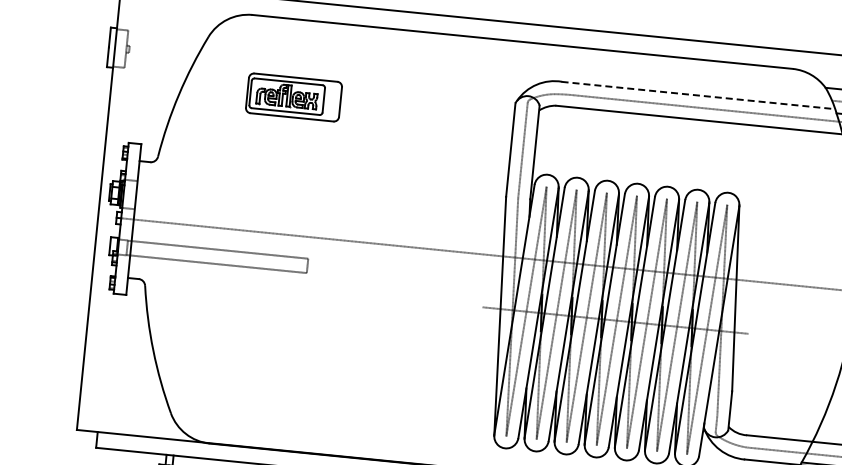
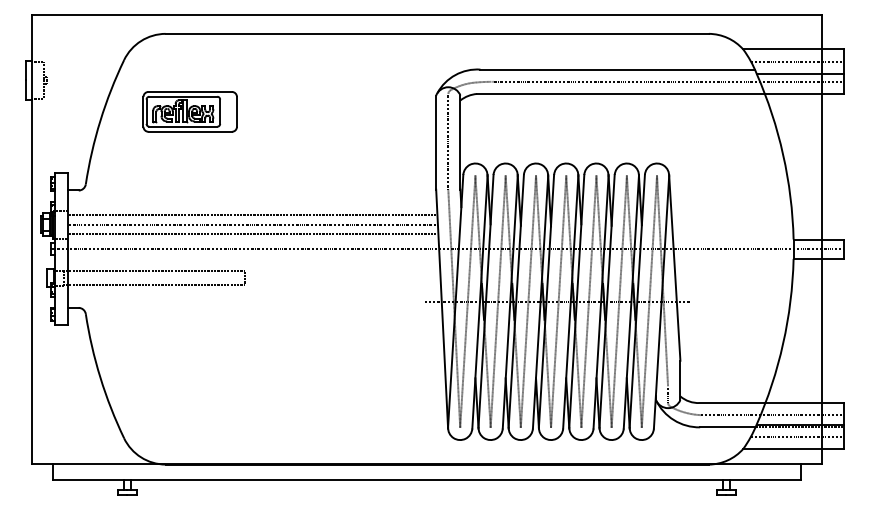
line: (698, 95) -> (617, 69), dashed -> solid
part: (293, 97) -> (189, 111), moved
line: (320, 204) -> (252, 215), added
line: (319, 213) -> (252, 224), added
line: (319, 222) -> (252, 233), added

